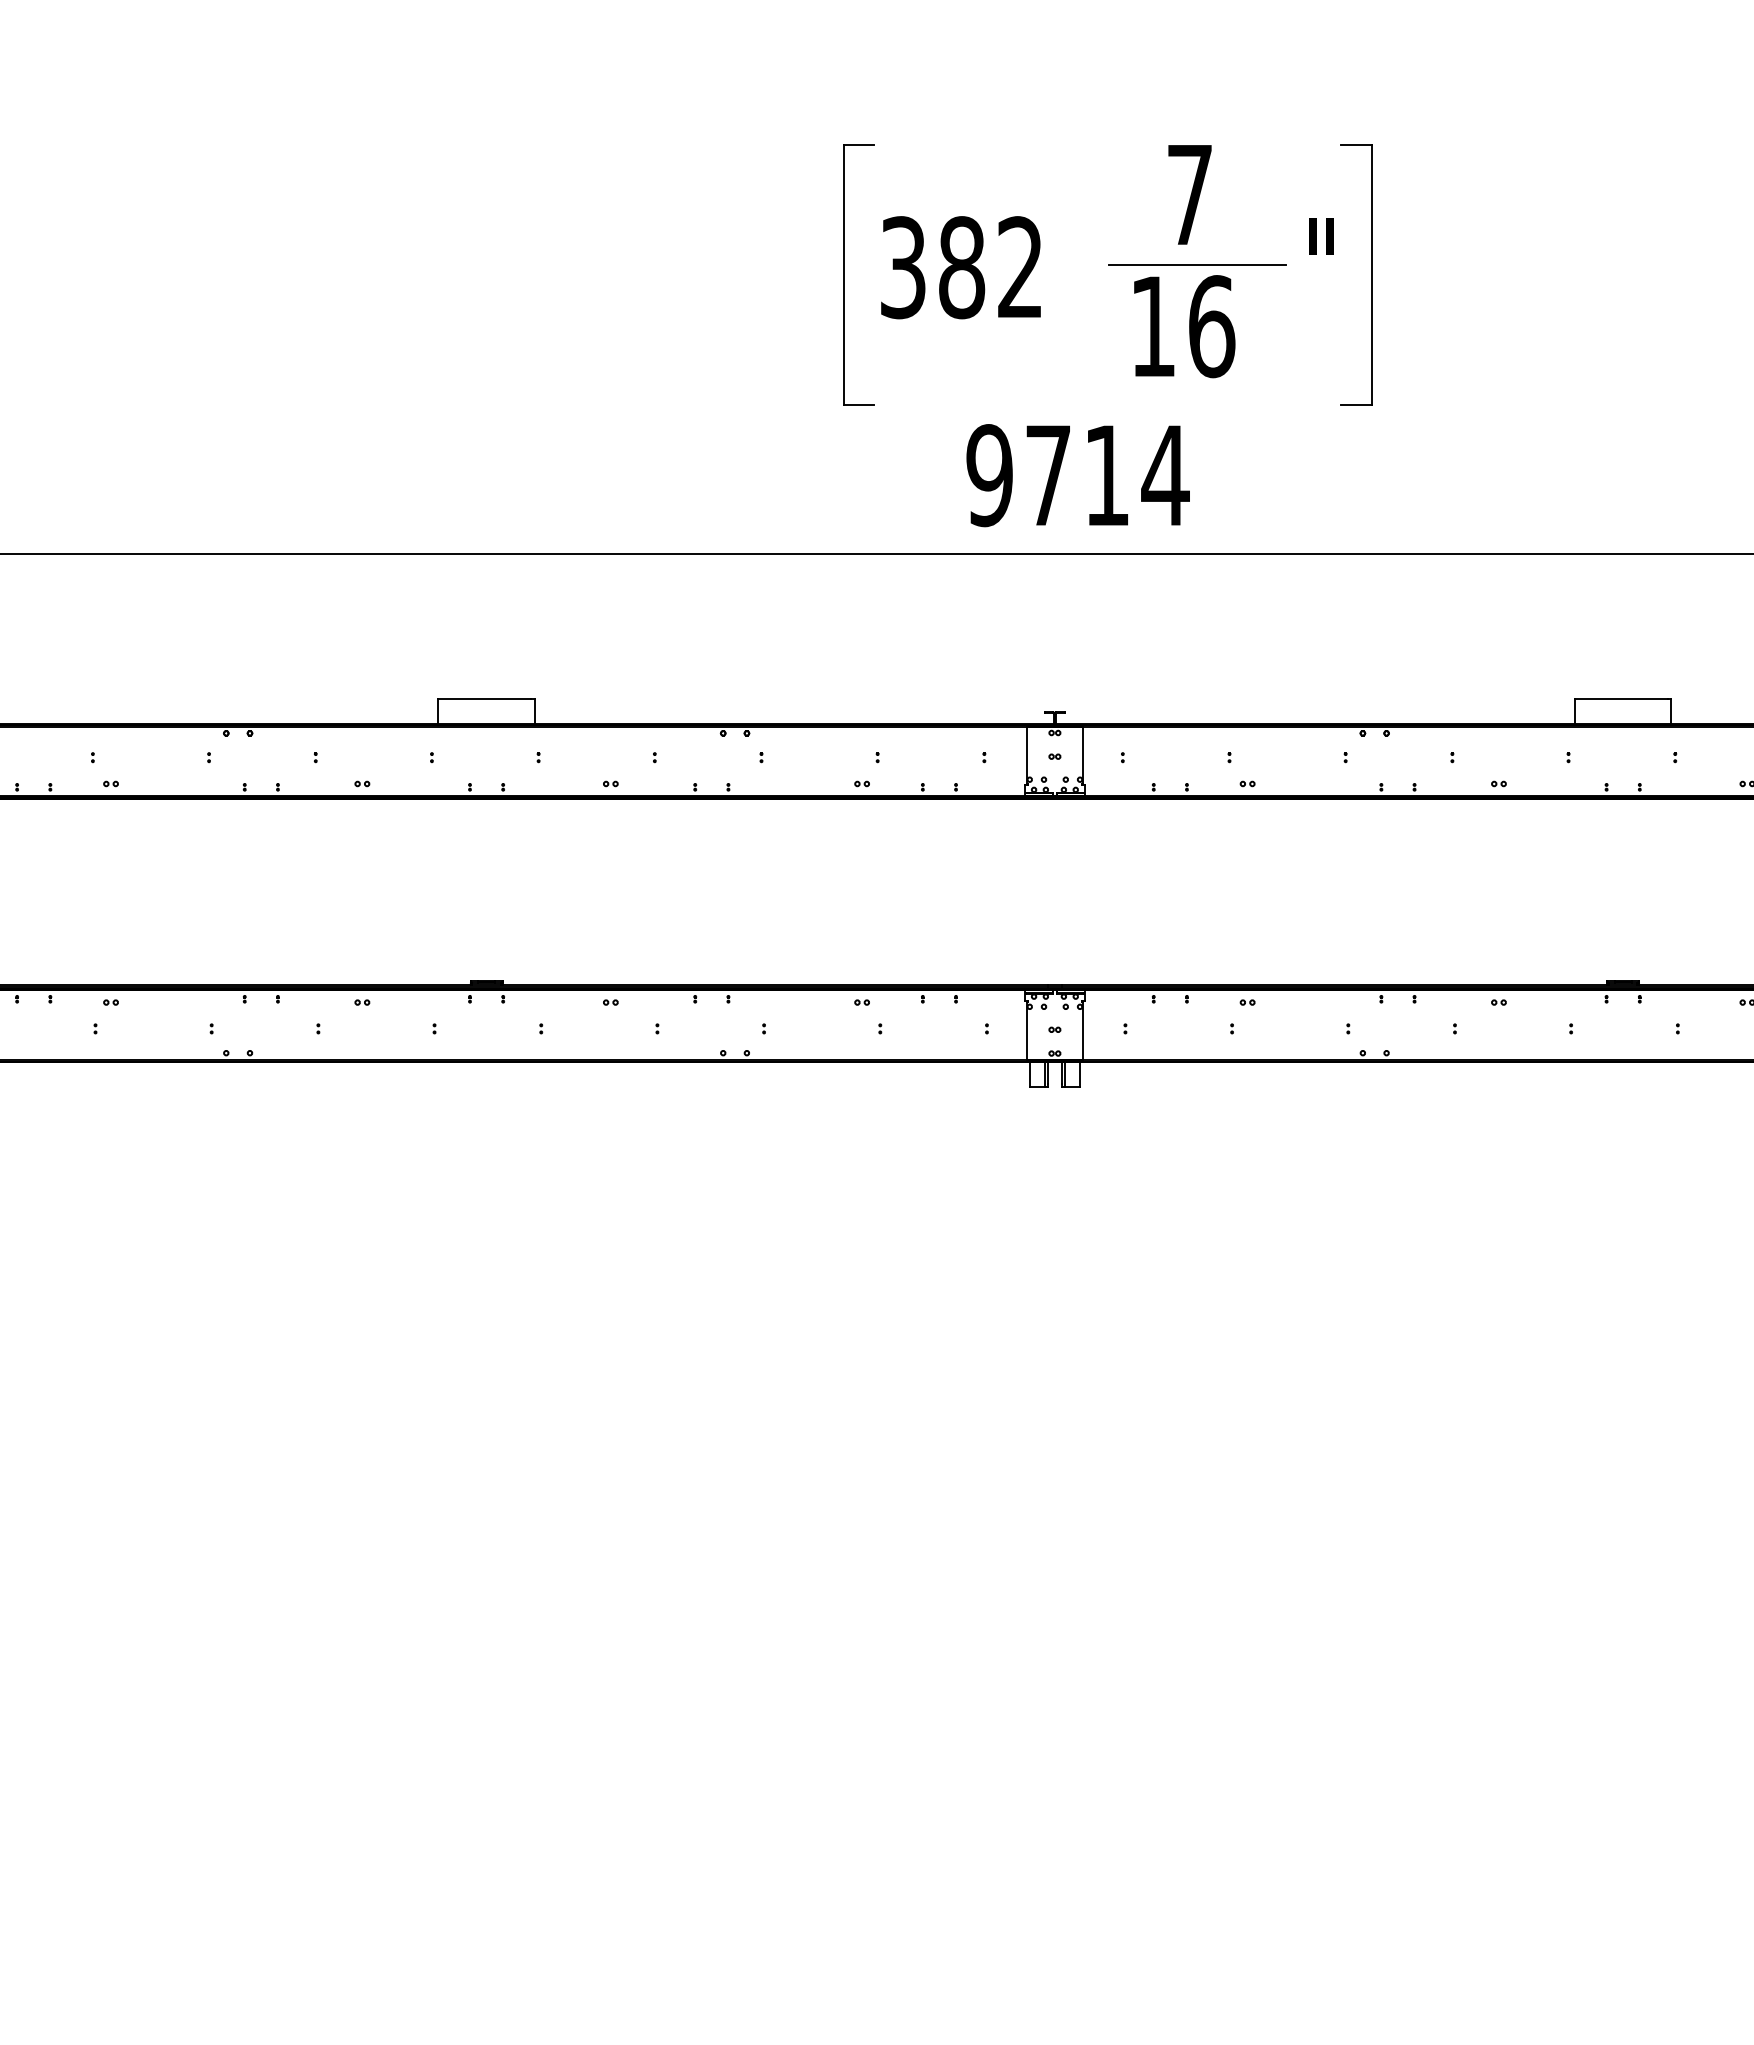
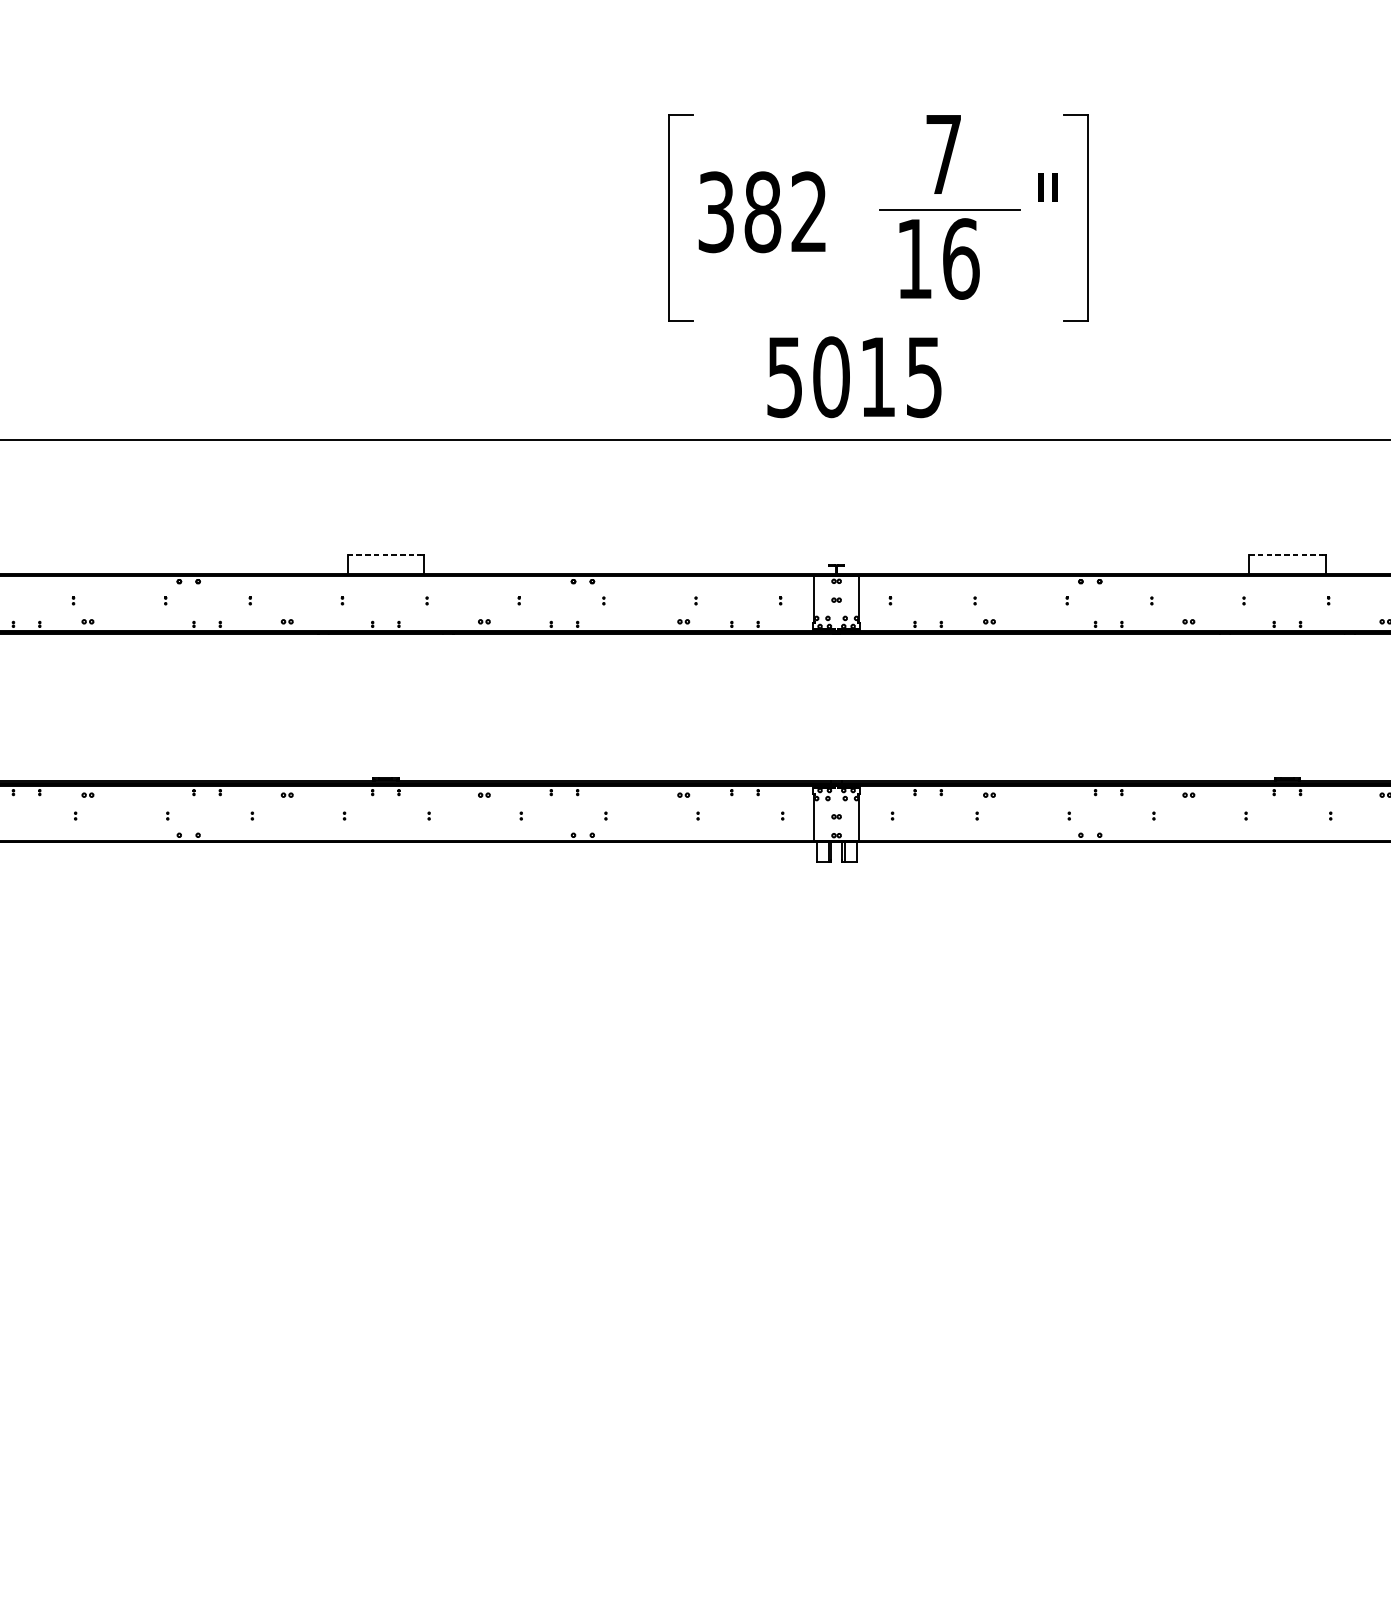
text: (1077, 475) -> (854, 377), 9714 -> 5015
line: (485, 699) -> (384, 554), solid -> dashed
line: (1621, 699) -> (1286, 554), solid -> dashed

